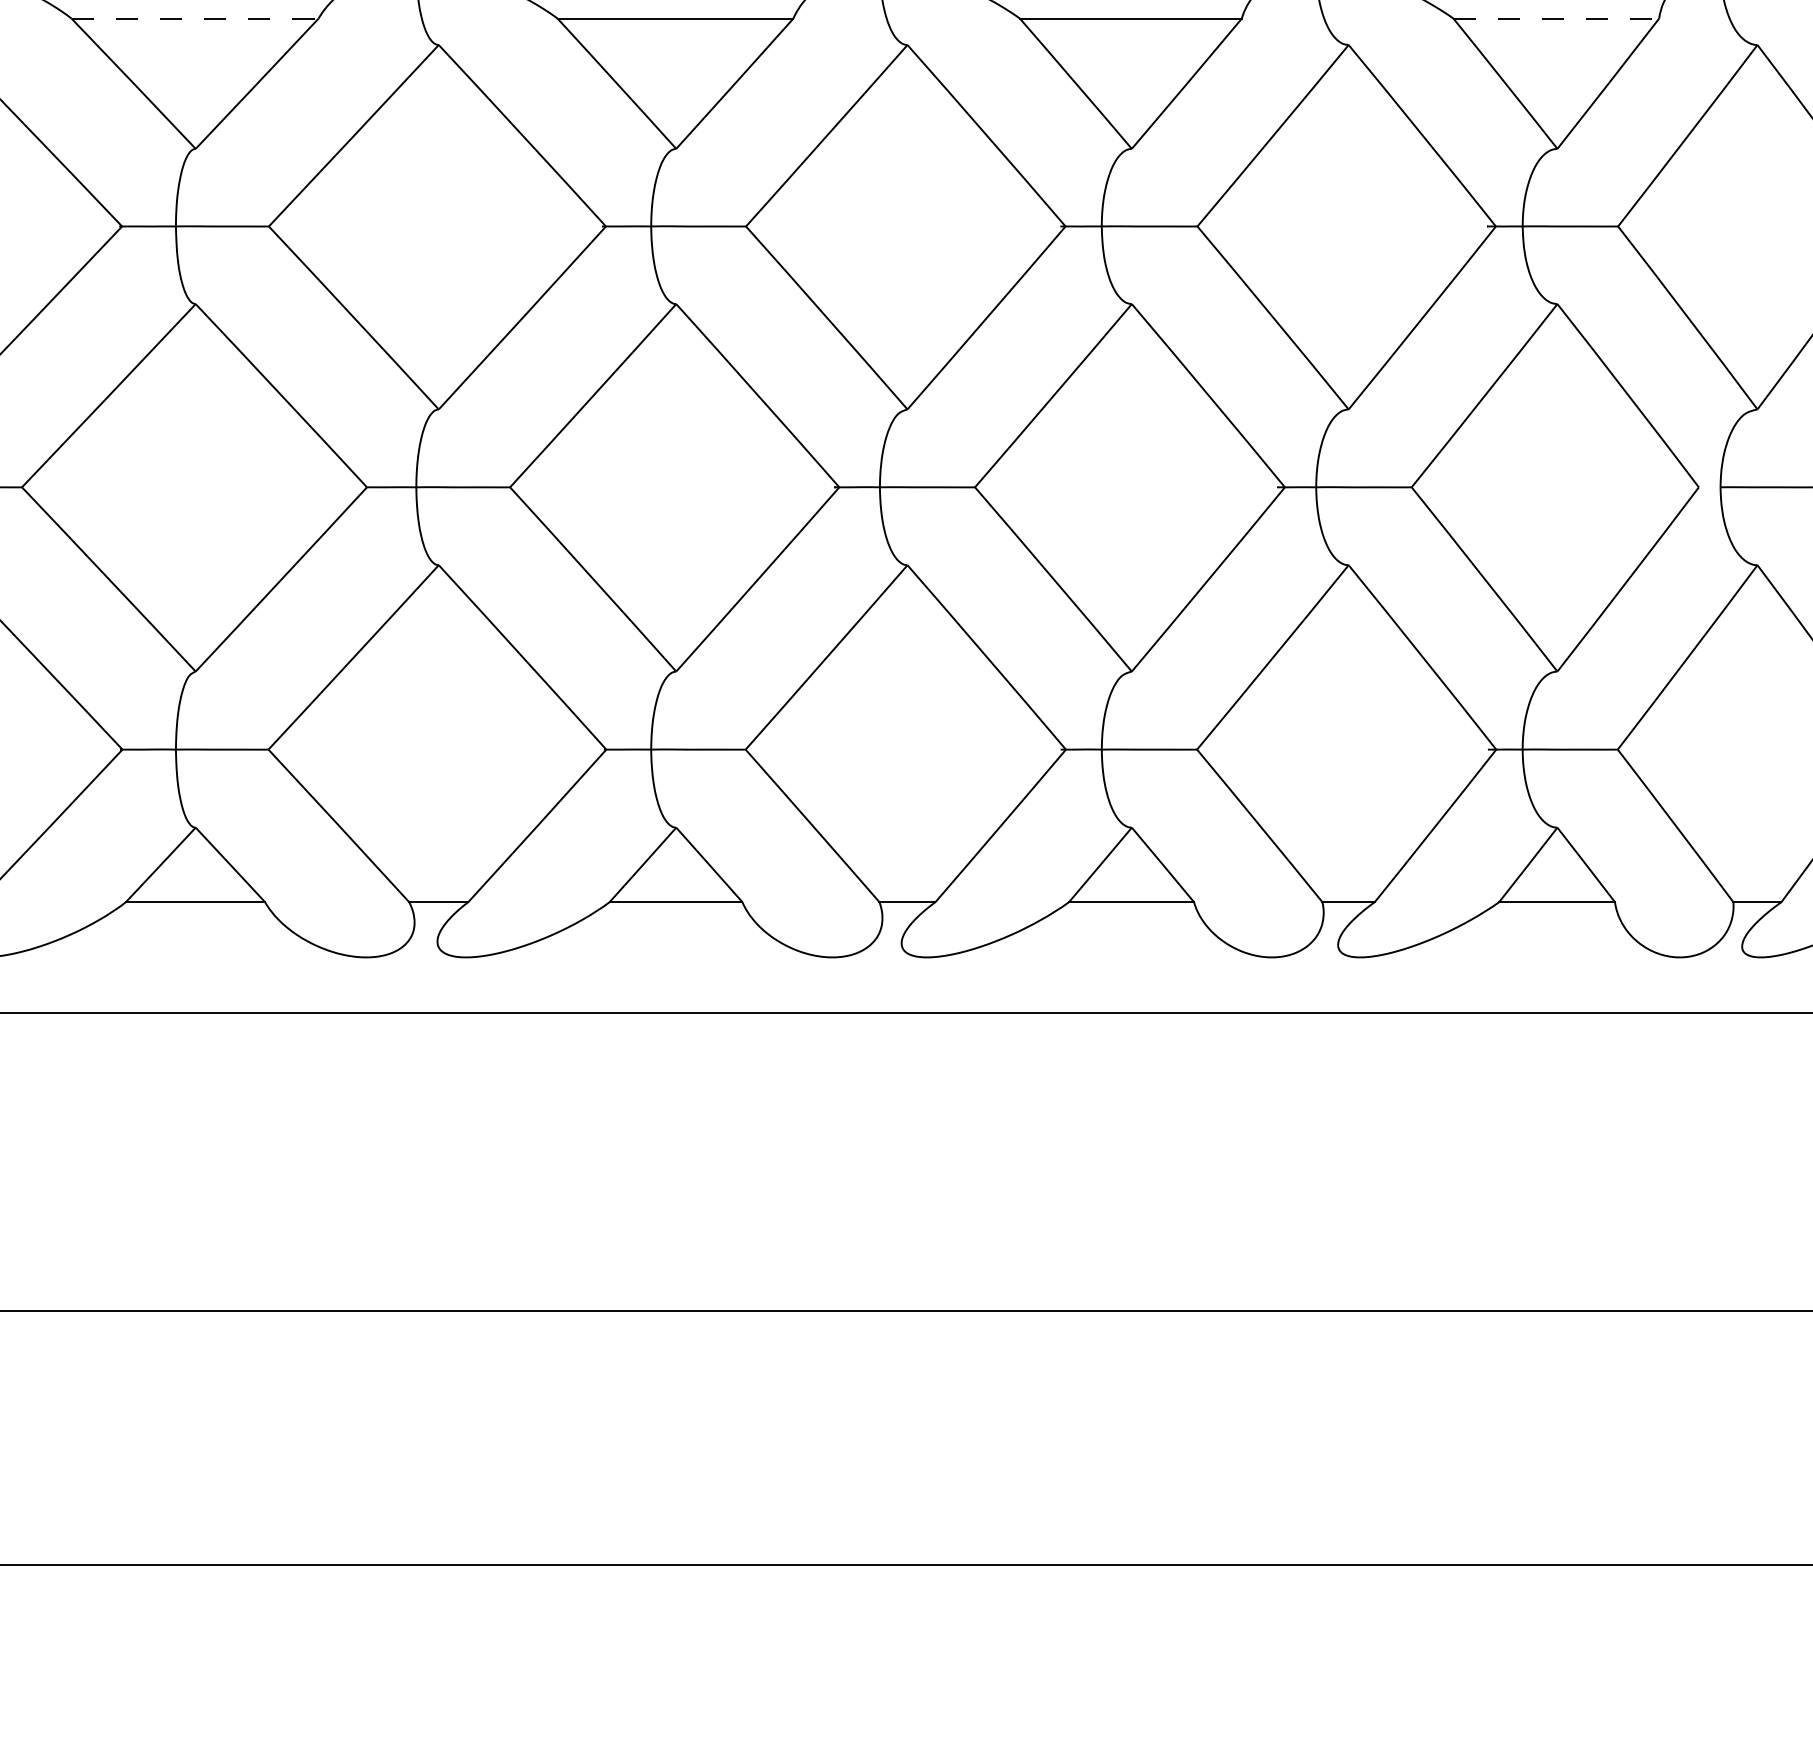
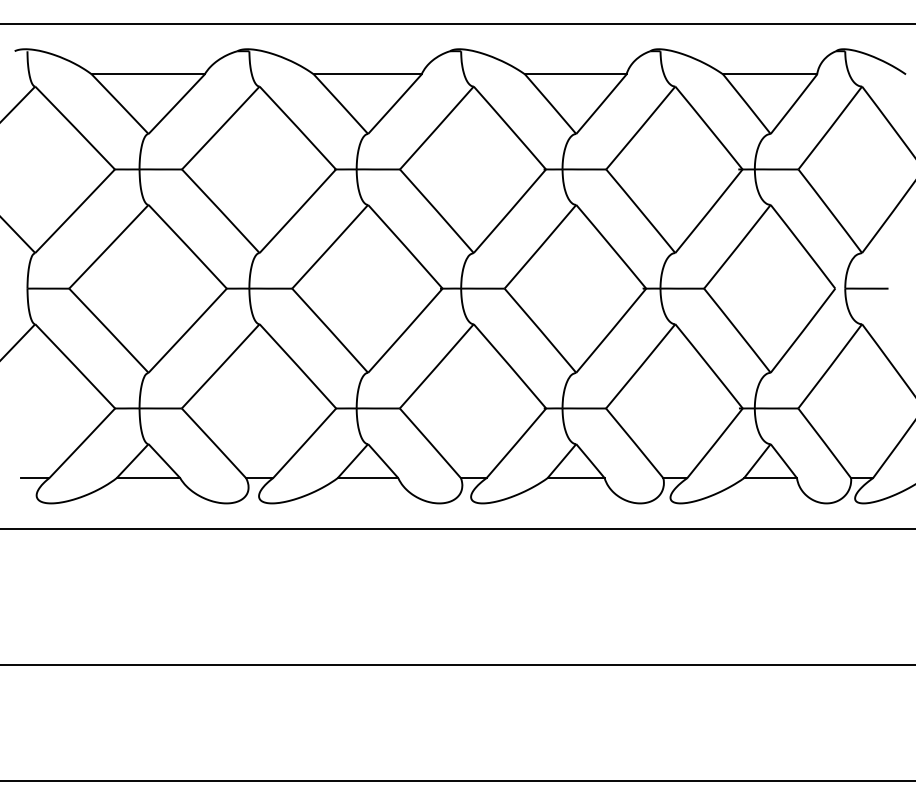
line: (195, 18) -> (148, 74), dashed -> solid
line: (1556, 18) -> (770, 74), dashed -> solid

